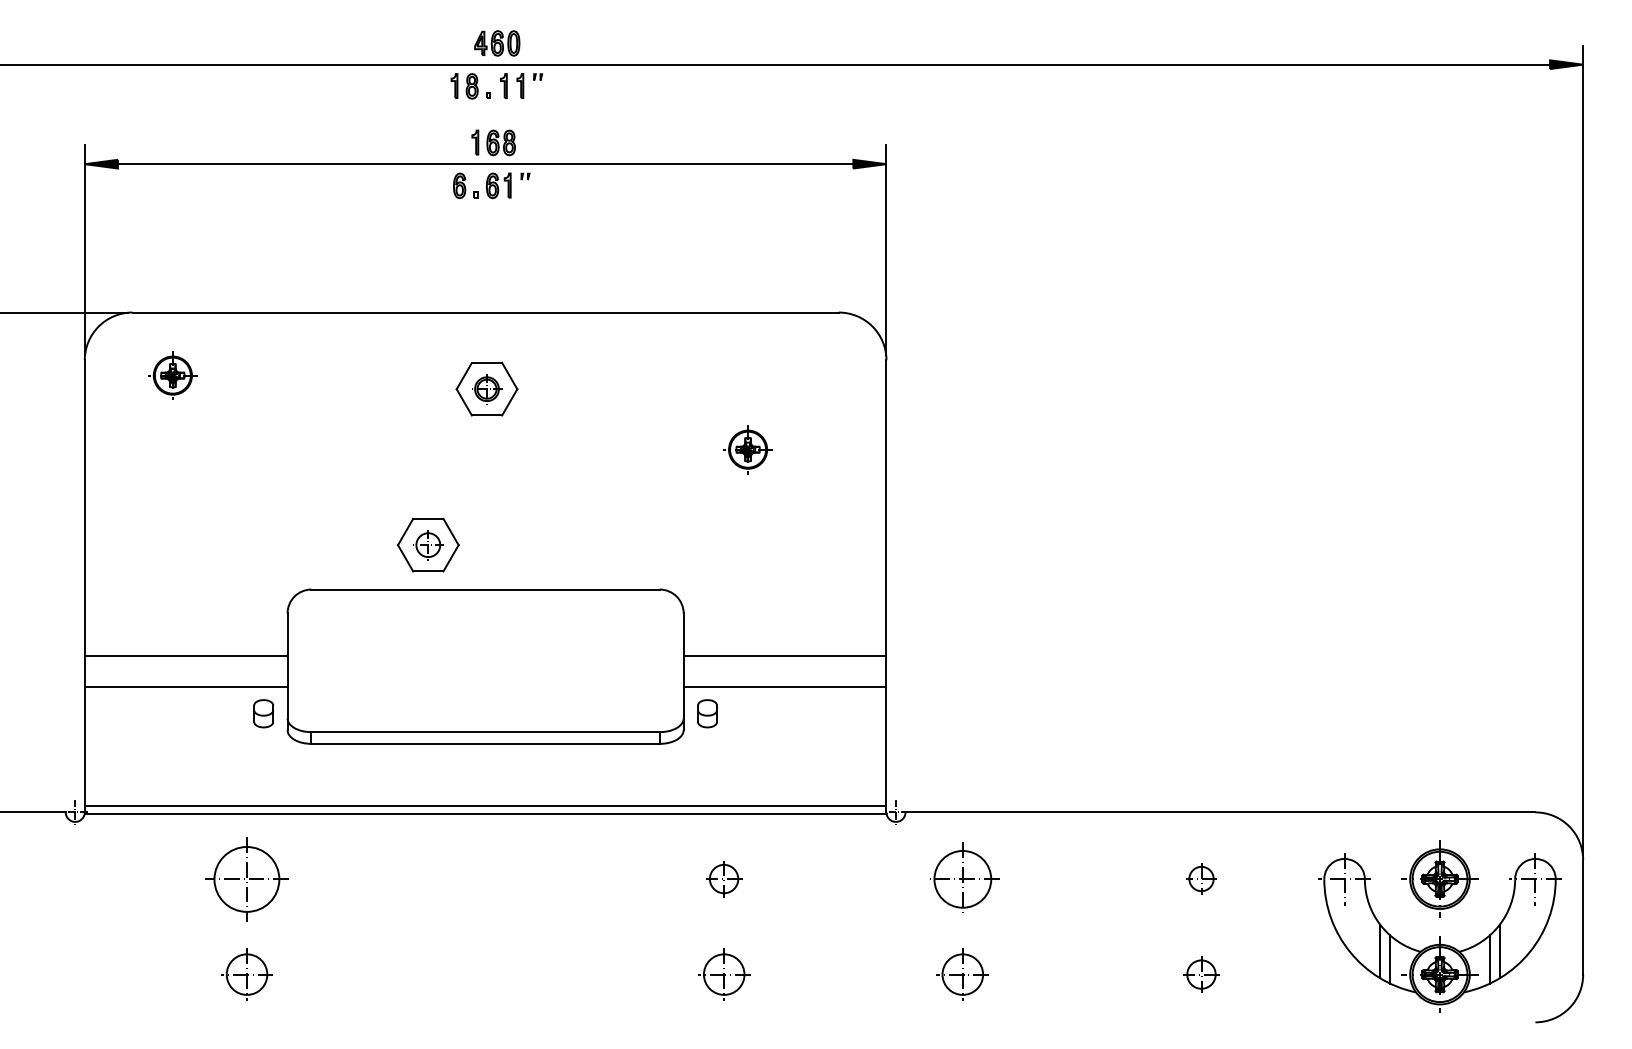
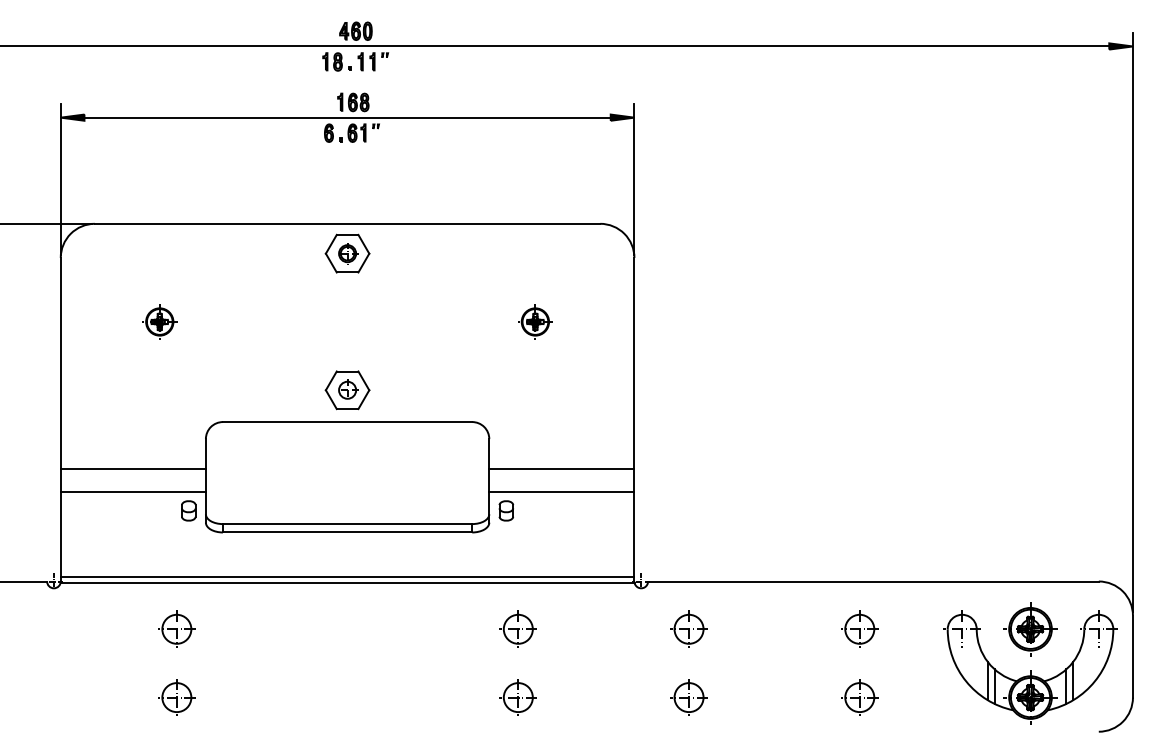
part: (172, 374) -> (159, 321), moved
part: (486, 388) -> (347, 253), moved
part: (428, 545) -> (347, 390), moved
part: (246, 878) -> (176, 628), size x0.62
part: (723, 878) -> (517, 628), size x1.43
part: (962, 878) -> (688, 628), size x0.71
part: (1201, 878) -> (859, 628), size x1.67
part: (1201, 974) -> (859, 697), size x1.43

